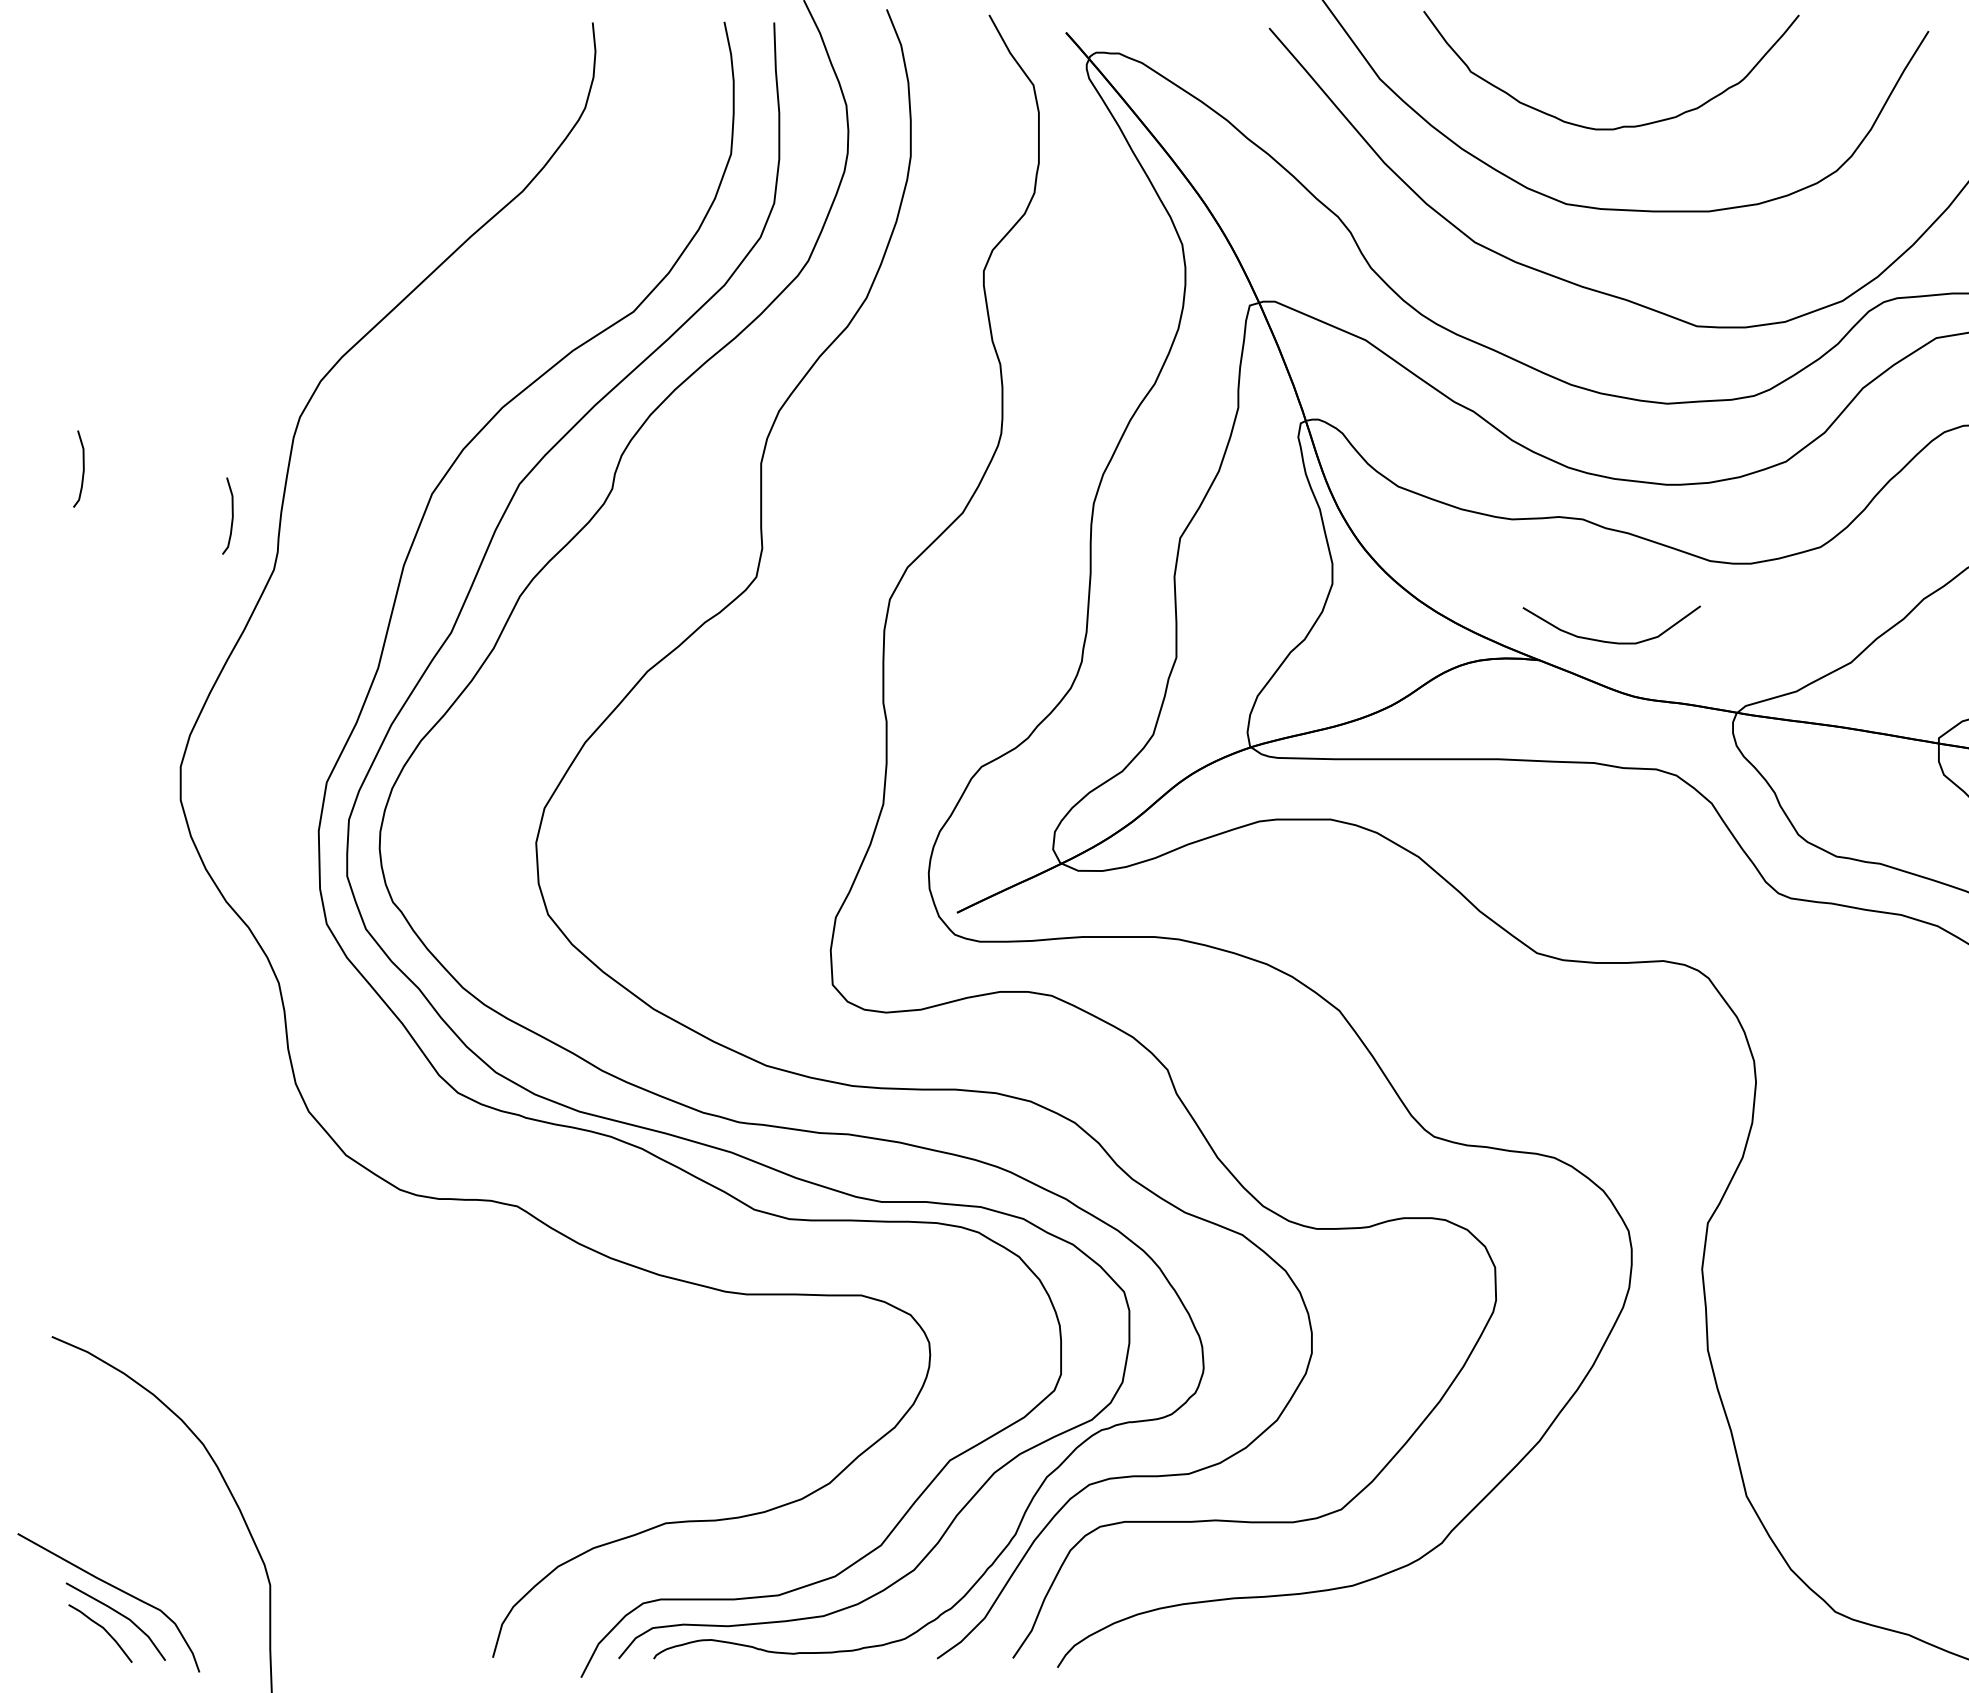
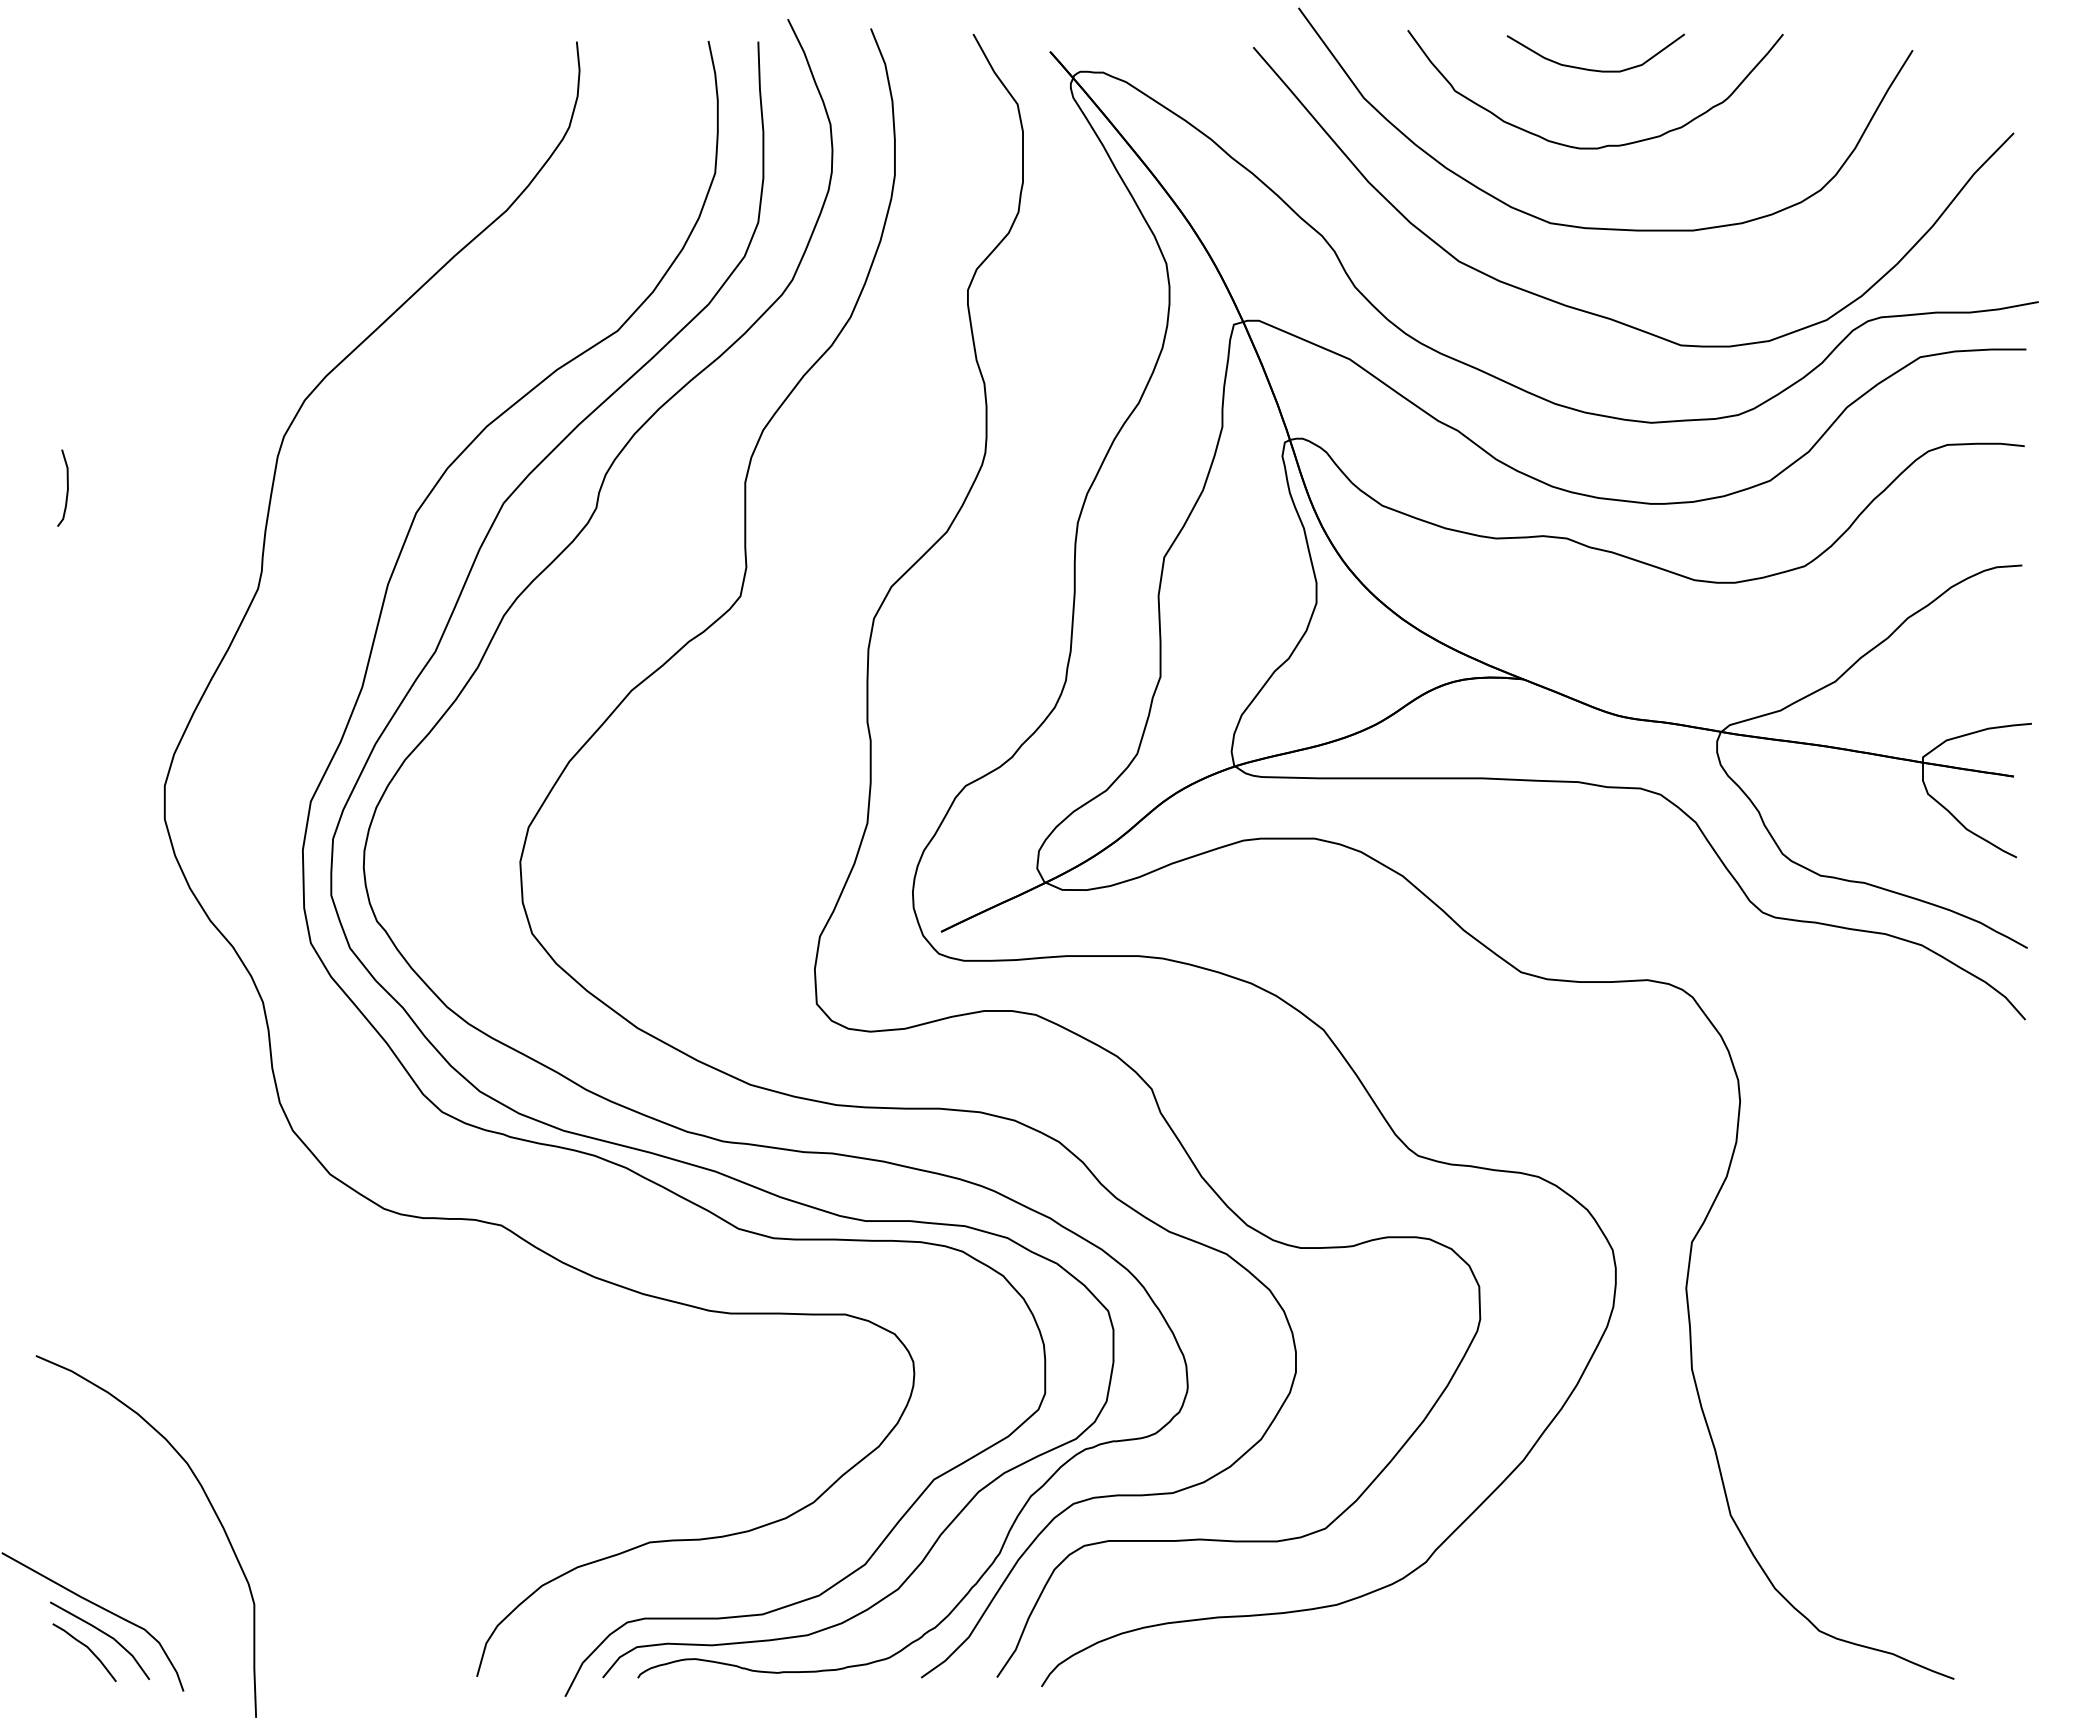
curve: (232, 515) -> (216, 534), removed
curve: (1611, 641) -> (1595, 69), moved

